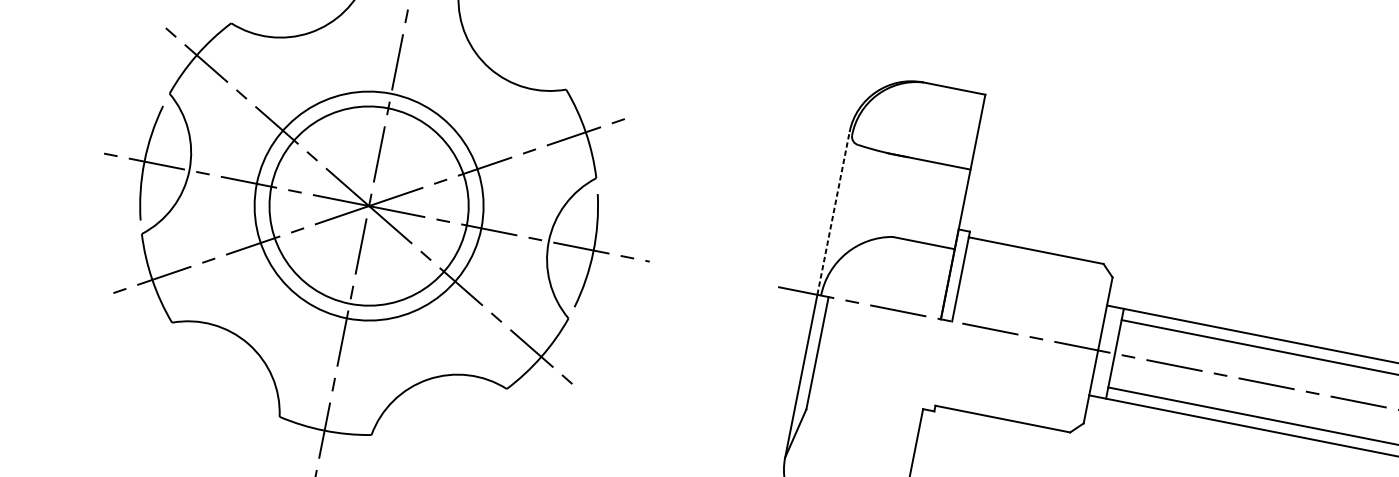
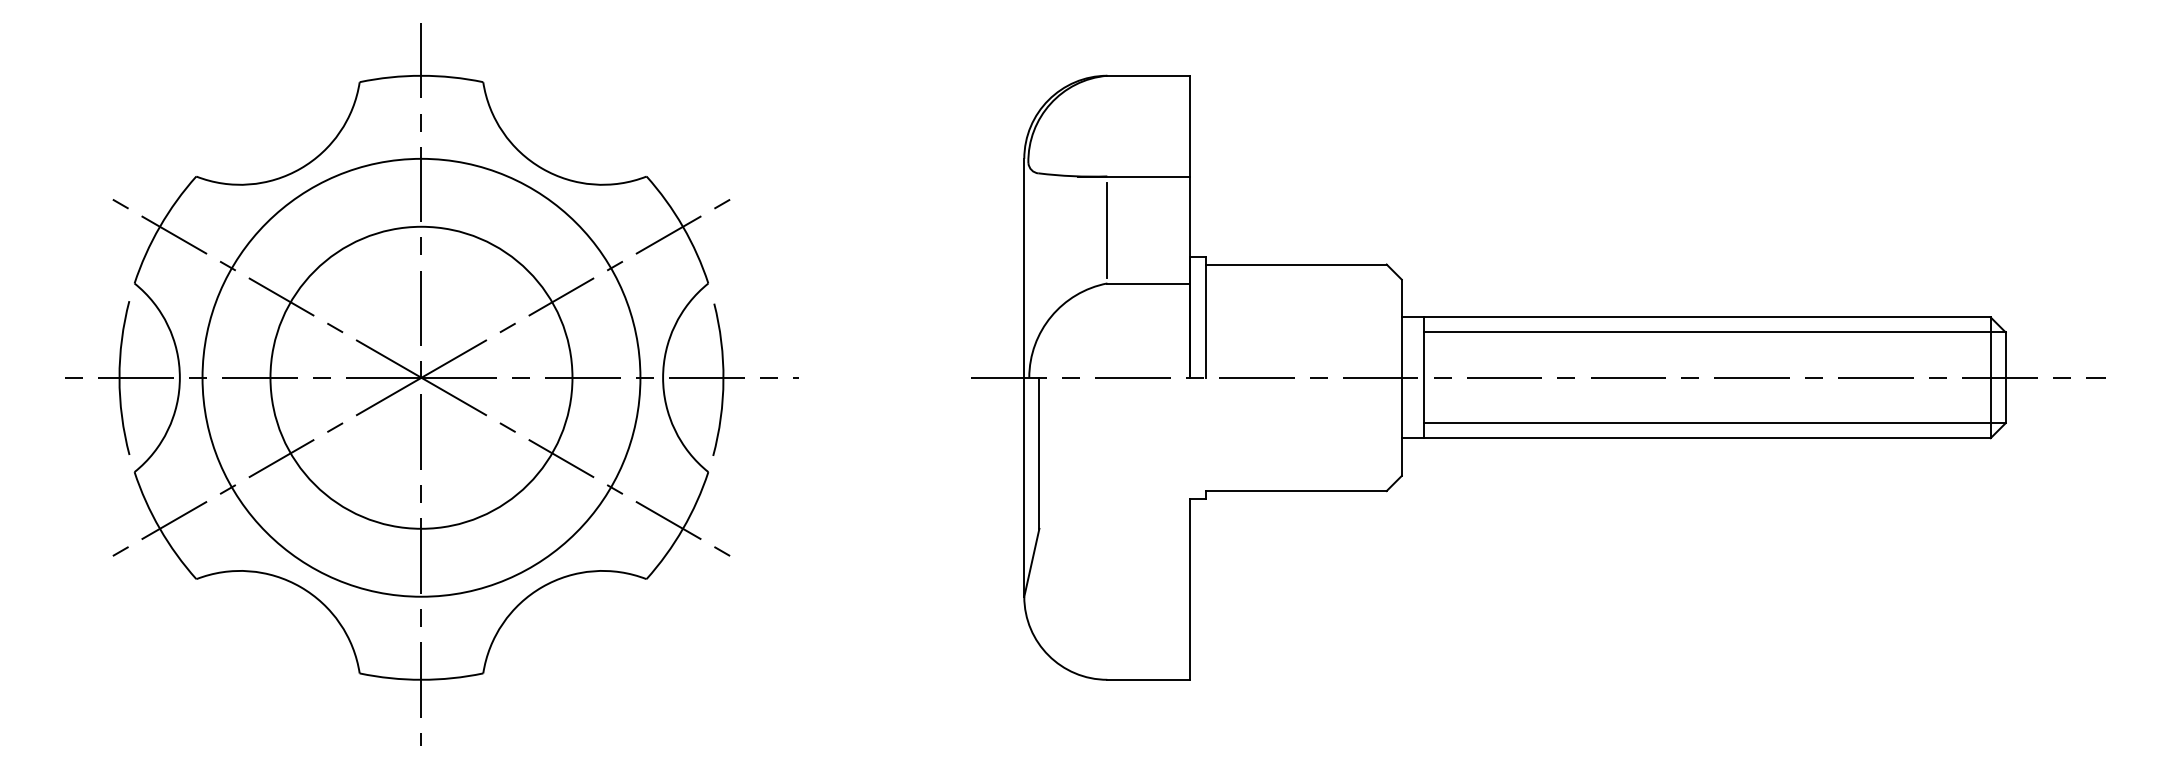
line: (900, 197) -> (1107, 230), added
circle: (369, 205) -> (421, 377), size x1.67
line: (833, 212) -> (1024, 267), dashed -> solid

